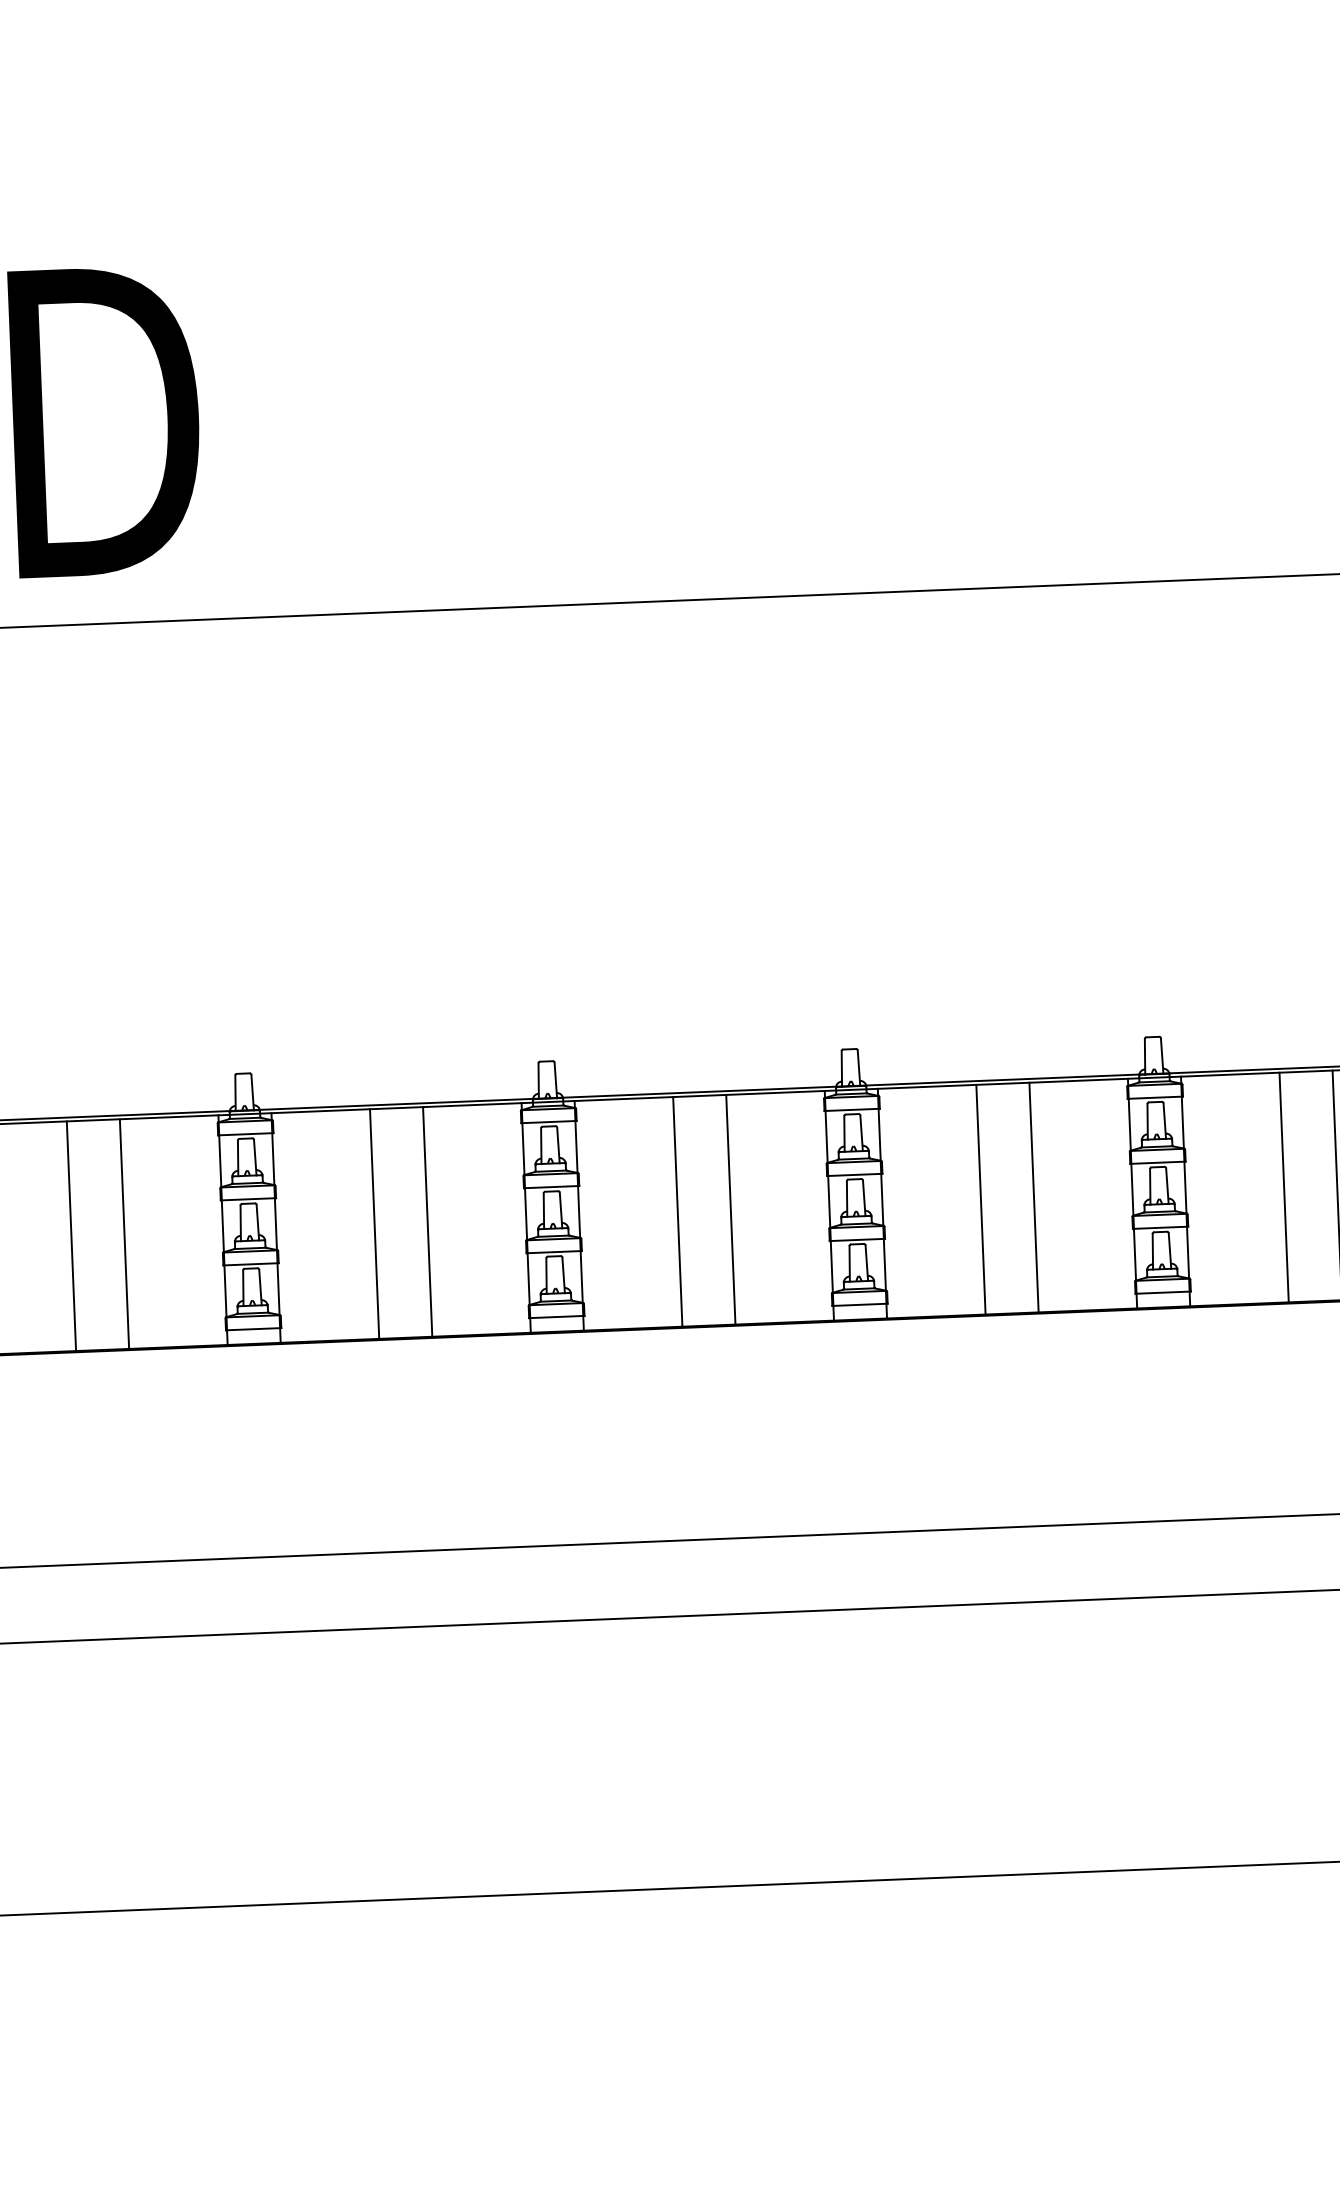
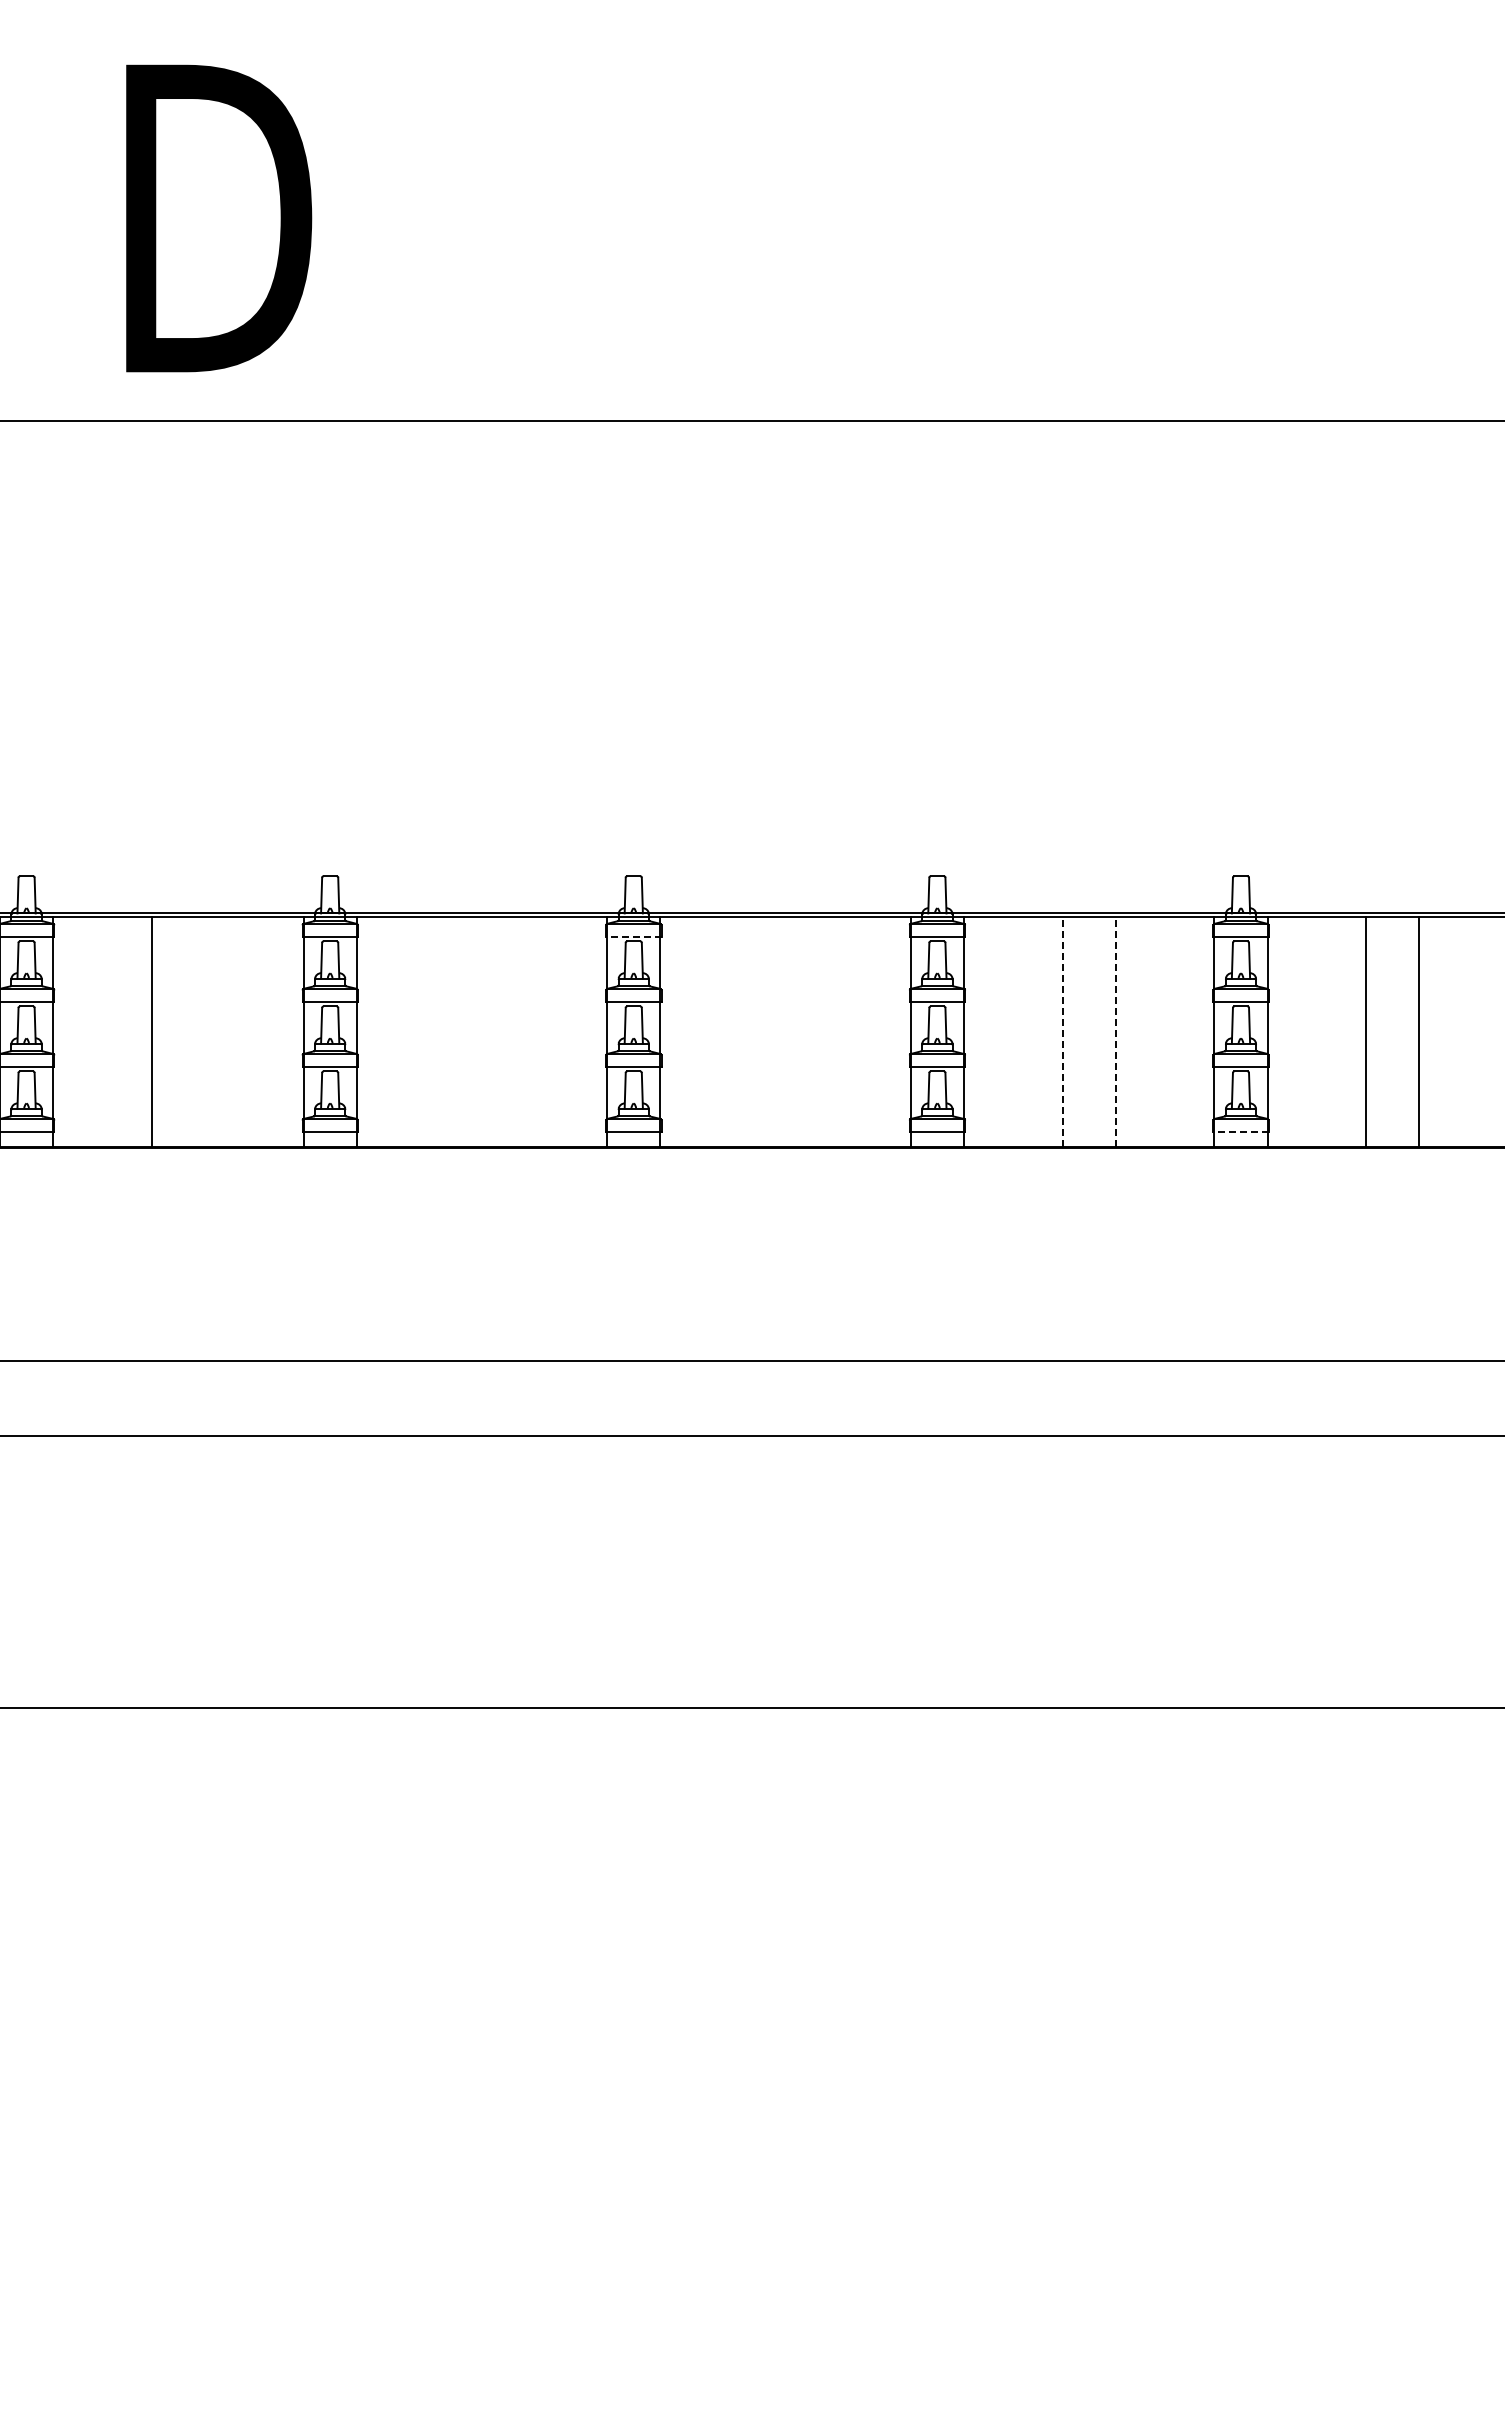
line: (548, 1121) -> (633, 936), solid -> dashed
line: (1033, 1197) -> (1115, 1031), solid -> dashed
line: (980, 1199) -> (1062, 1031), solid -> dashed
line: (731, 1209) -> (812, 1031), removed
line: (678, 1211) -> (759, 1031), removed
line: (427, 1221) -> (508, 1031), removed
line: (374, 1223) -> (455, 1031), removed
line: (124, 1233) -> (204, 1031), removed
line: (1163, 1292) -> (1241, 1132), solid -> dashed

